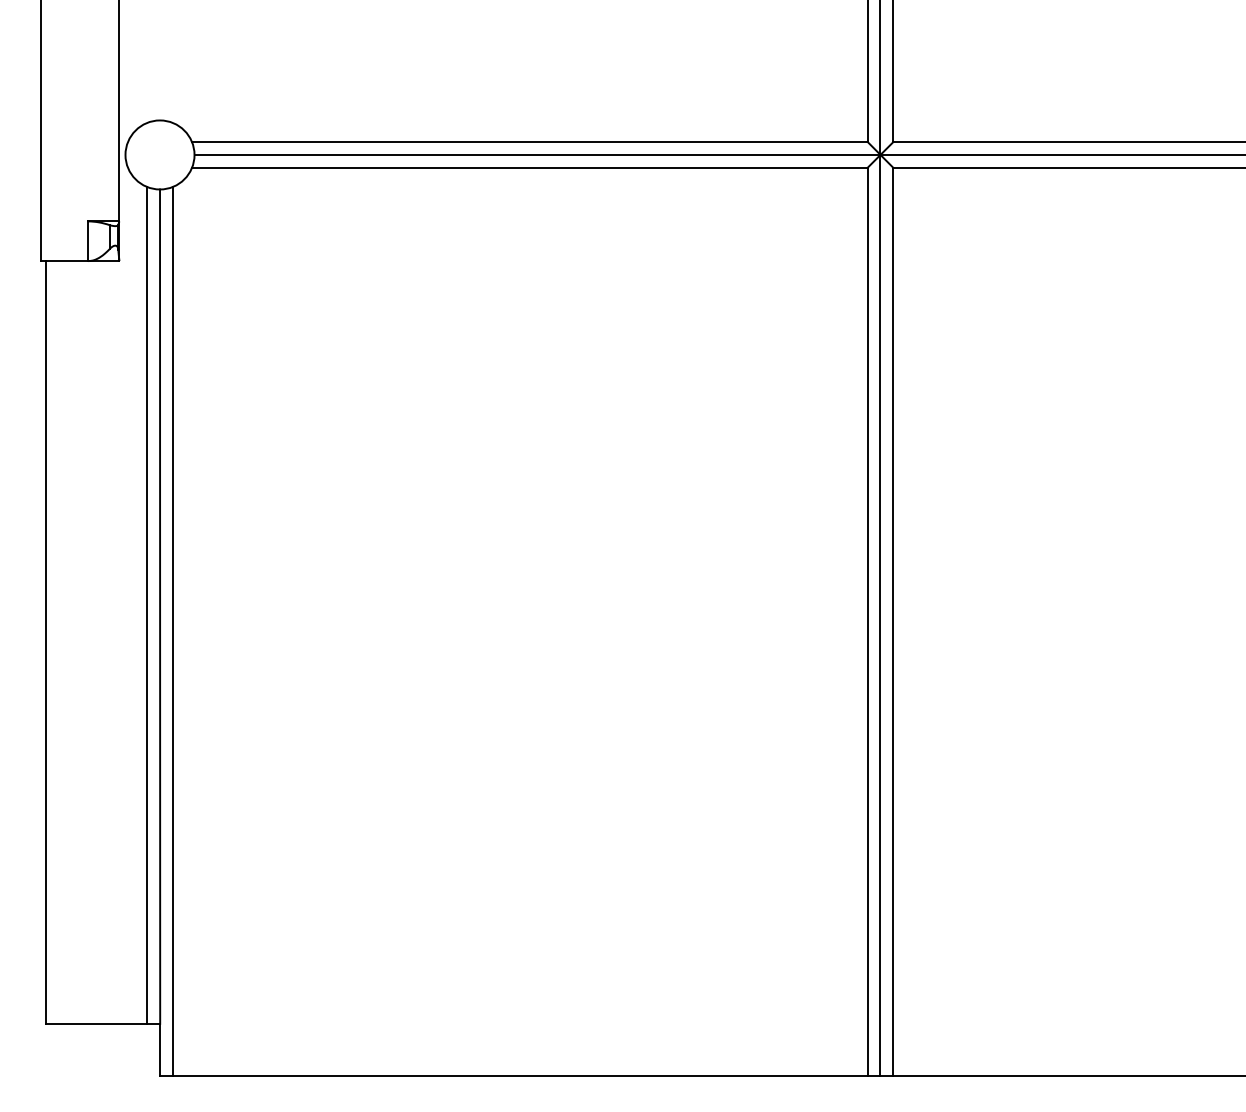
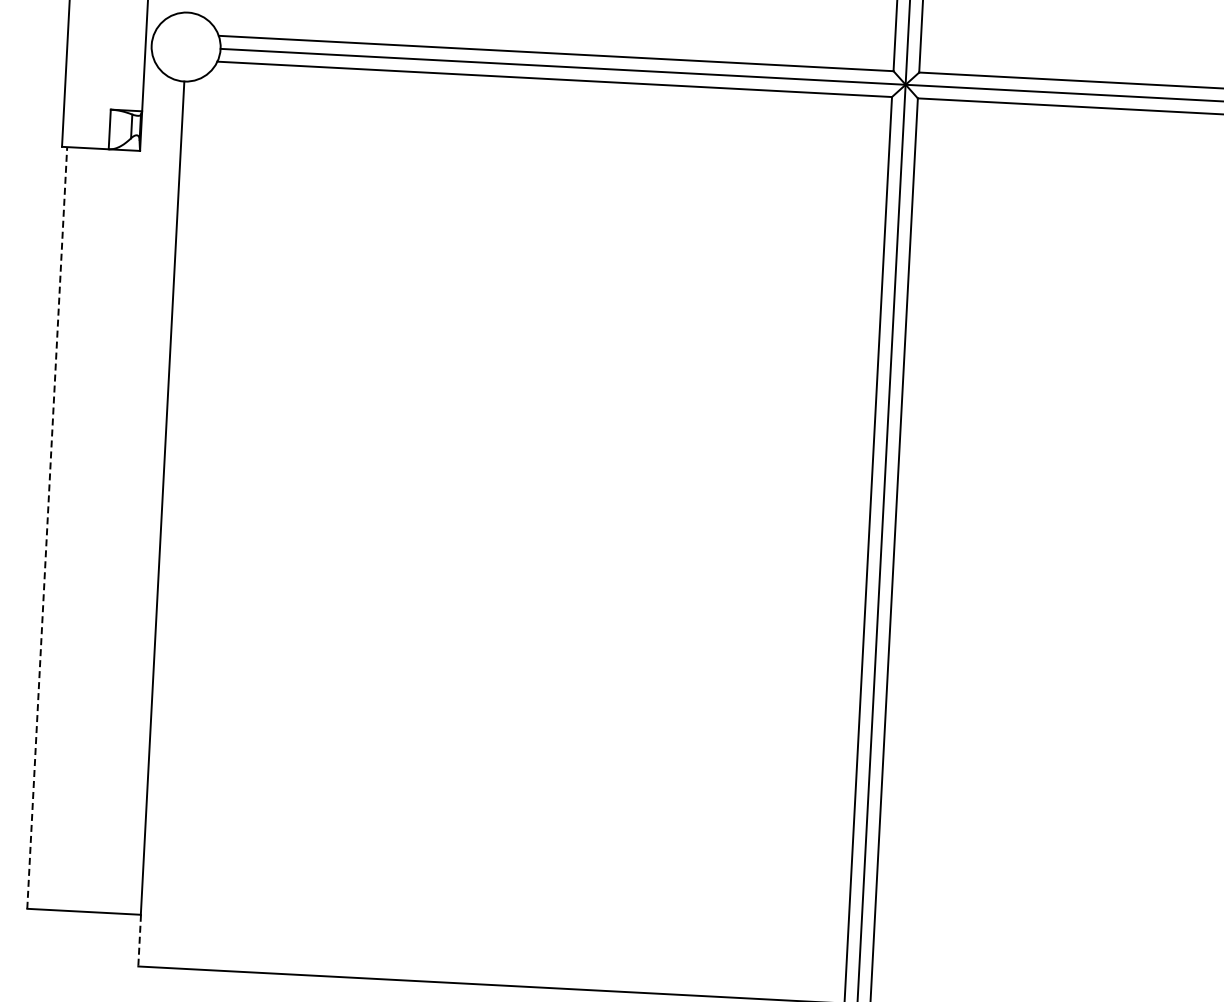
line: (146, 604) -> (149, 495), removed
line: (173, 630) -> (174, 522), removed
line: (46, 641) -> (47, 527), solid -> dashed
line: (160, 1049) -> (139, 940), solid -> dashed

